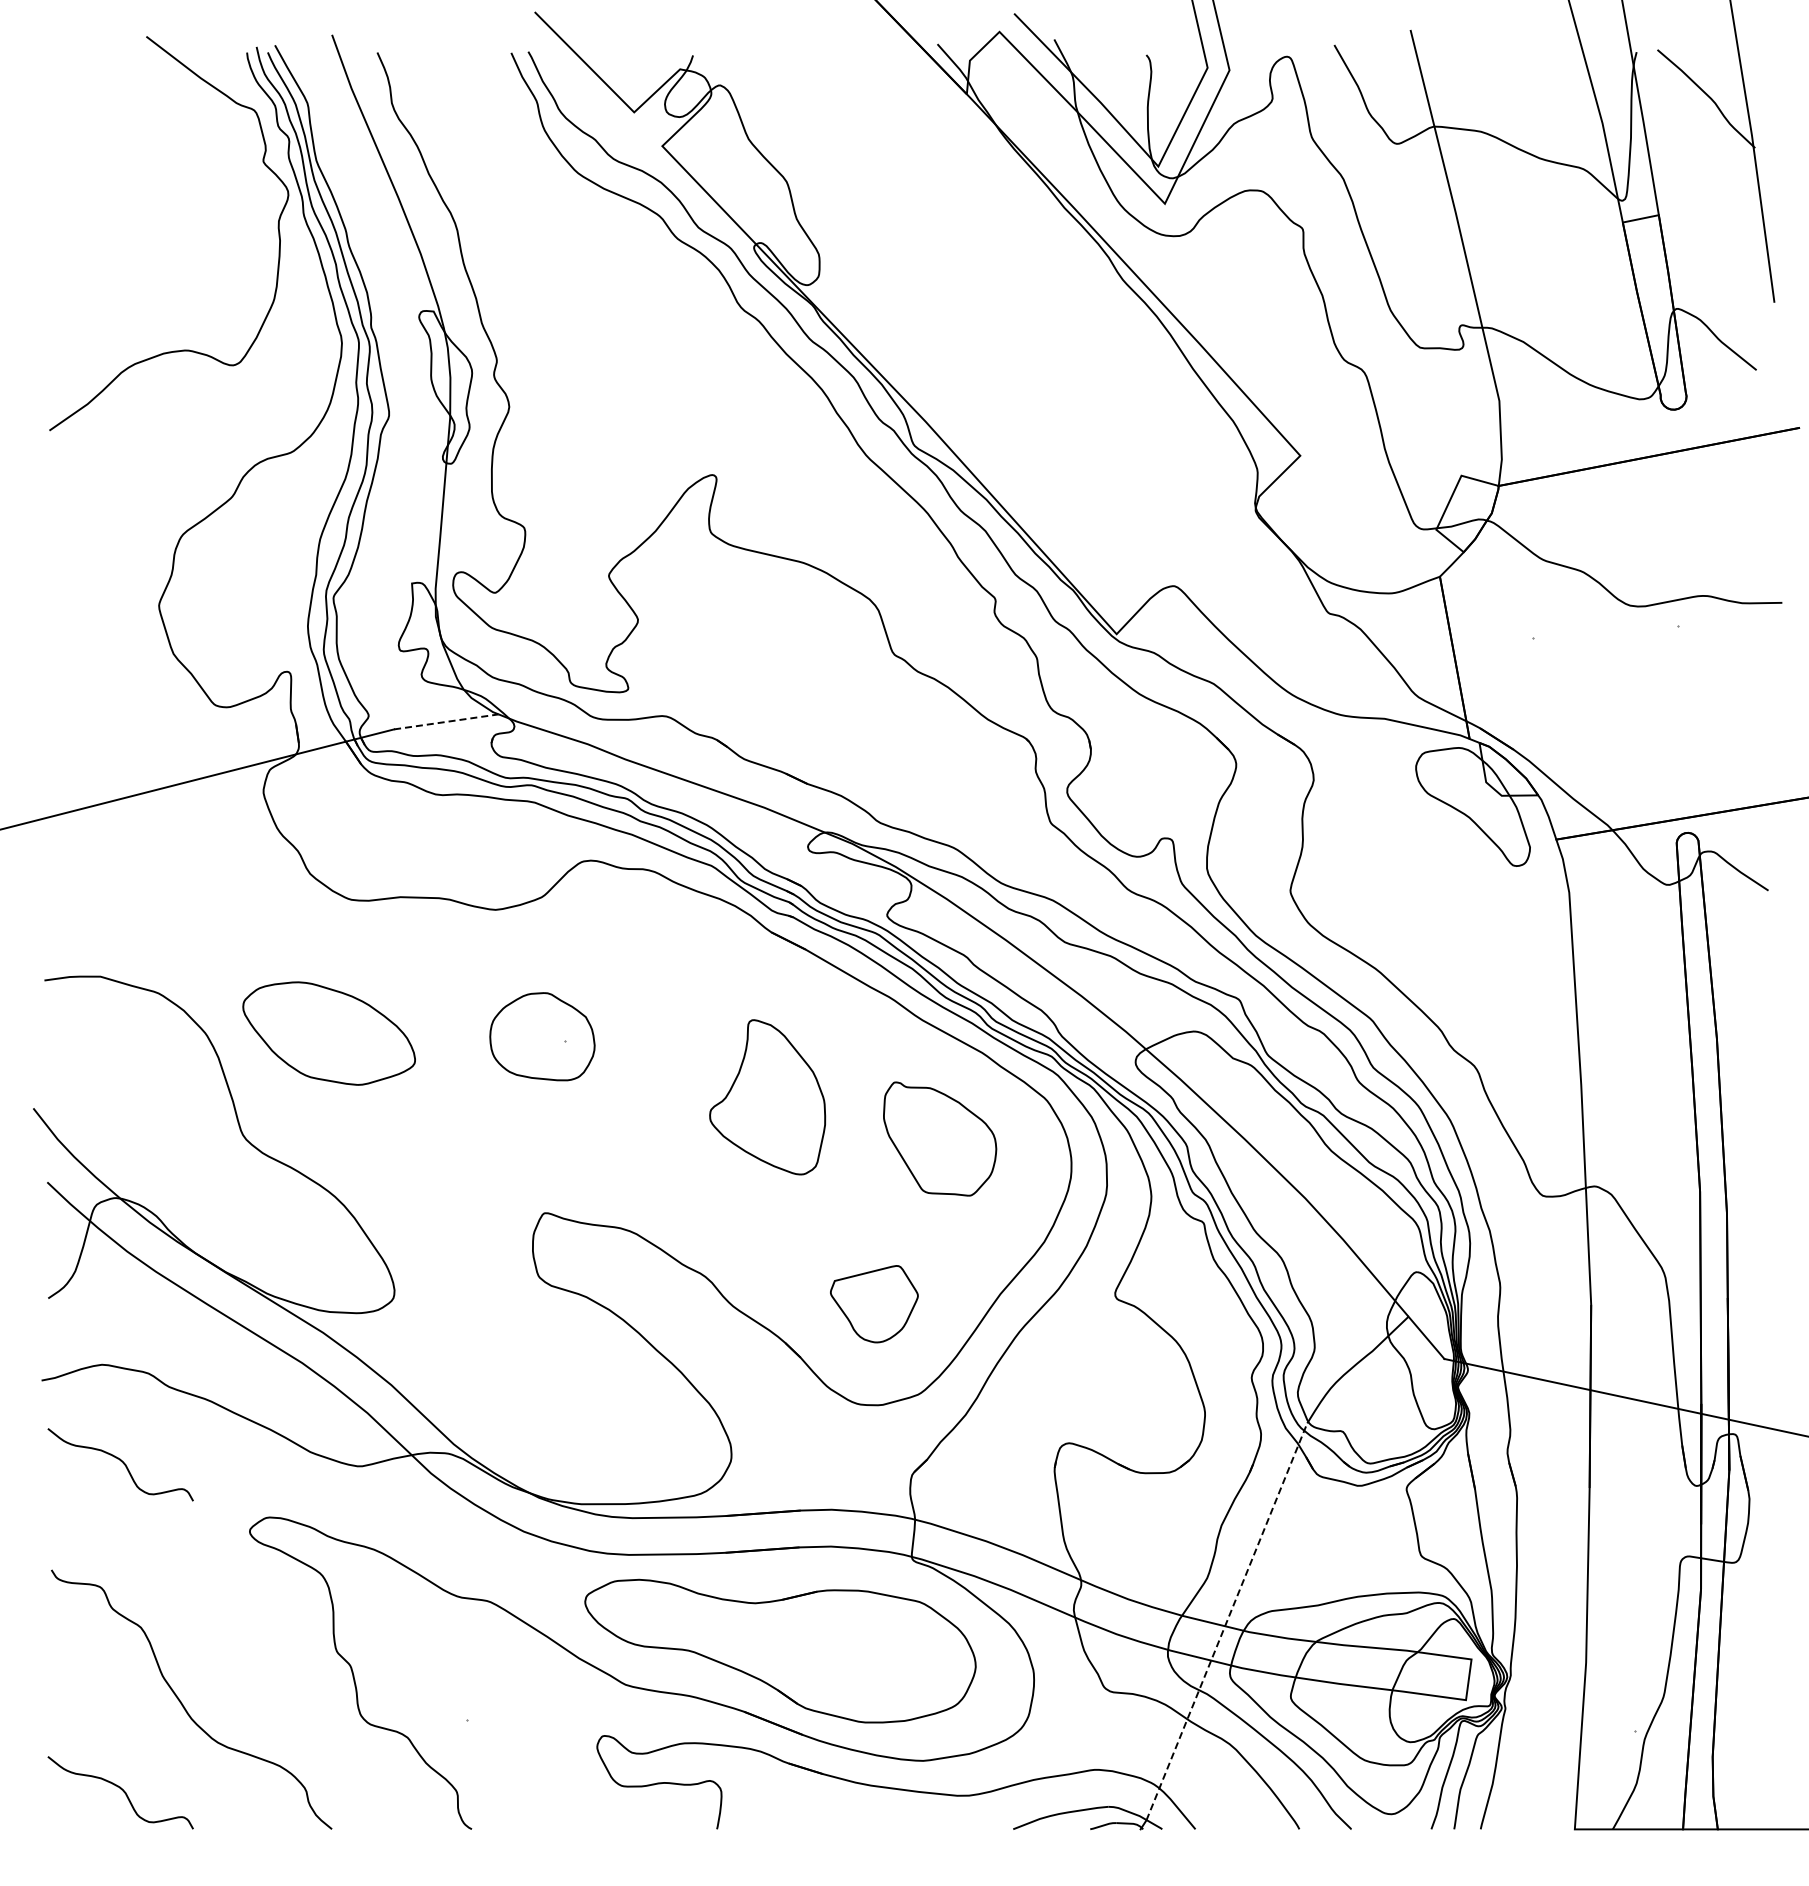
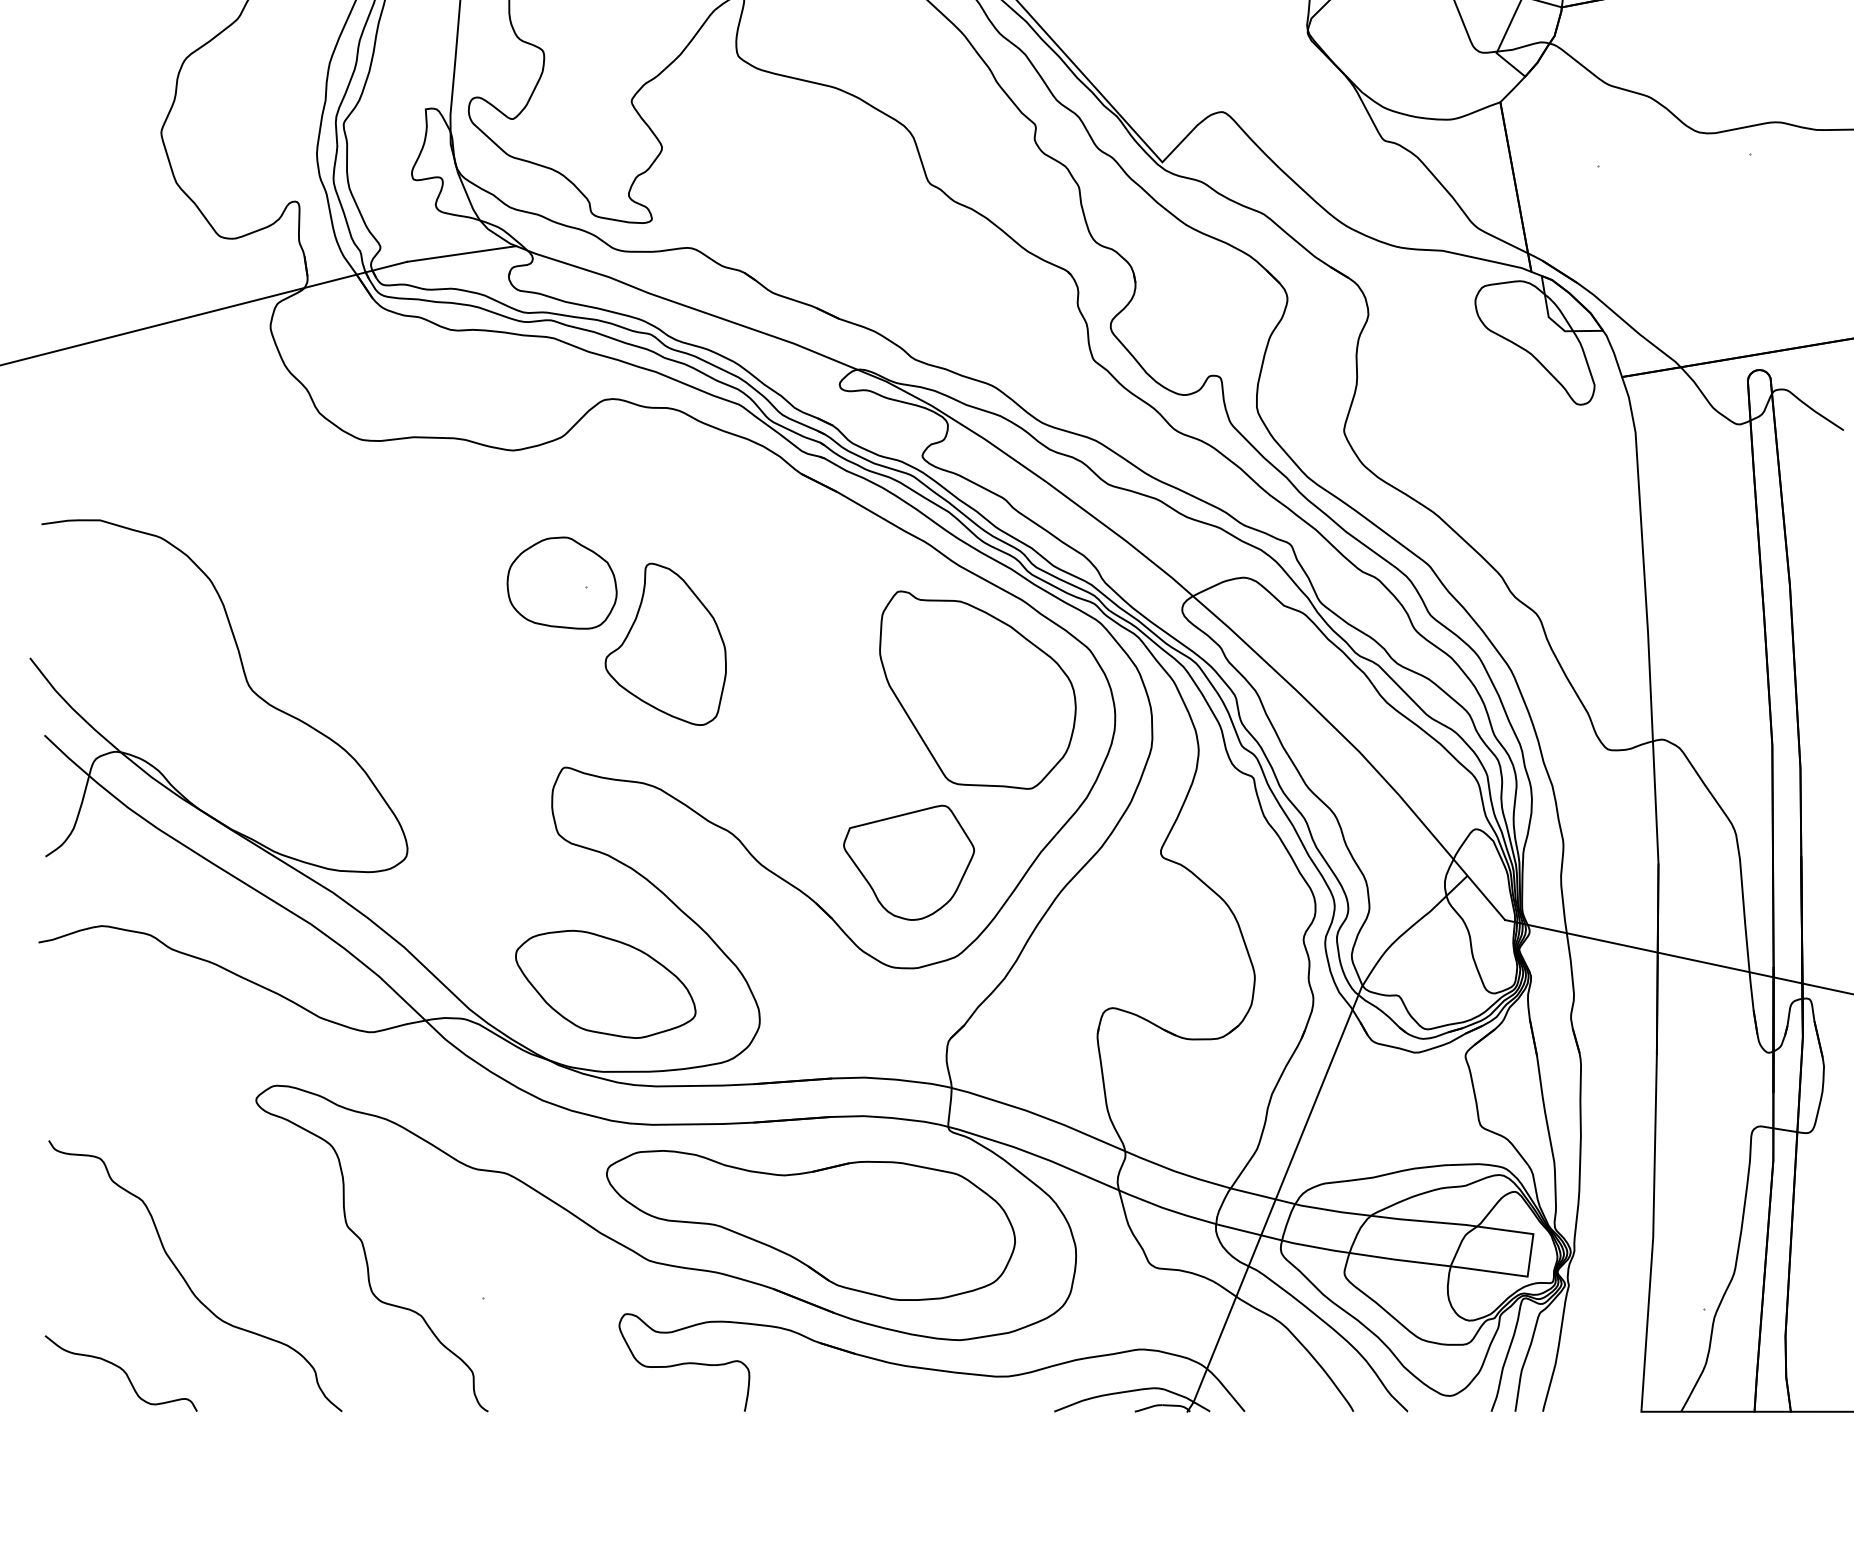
line: (446, 721) -> (461, 253), dashed -> solid
part: (328, 1033) -> (605, 984), moved
part: (767, 1097) -> (665, 644), moved
part: (939, 1138) -> (977, 689), size x1.67
part: (874, 1303) -> (909, 862), size x1.43
curve: (121, 1462) -> (122, 1028), removed
line: (1227, 1621) -> (1278, 1194), dashed -> solid

